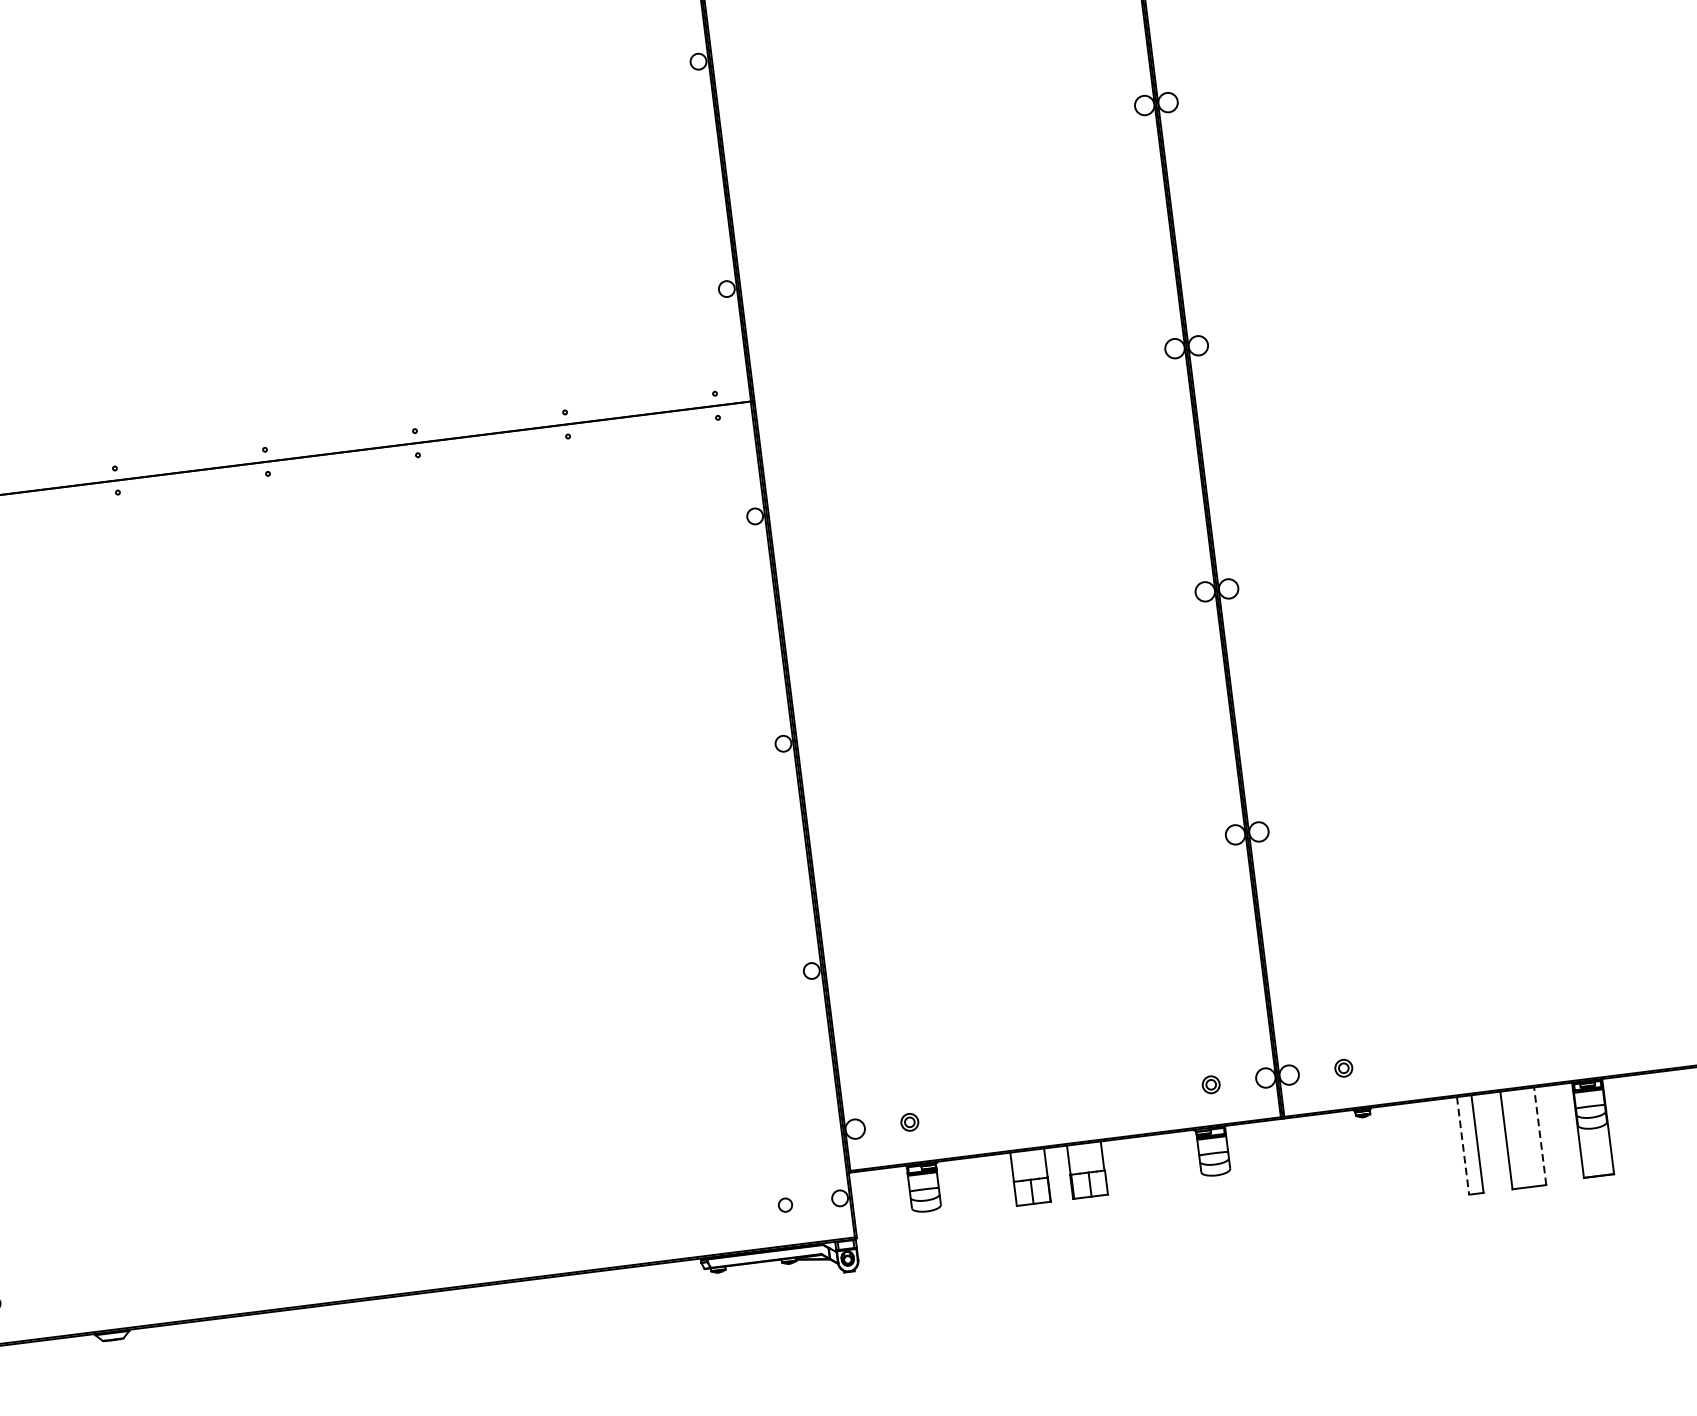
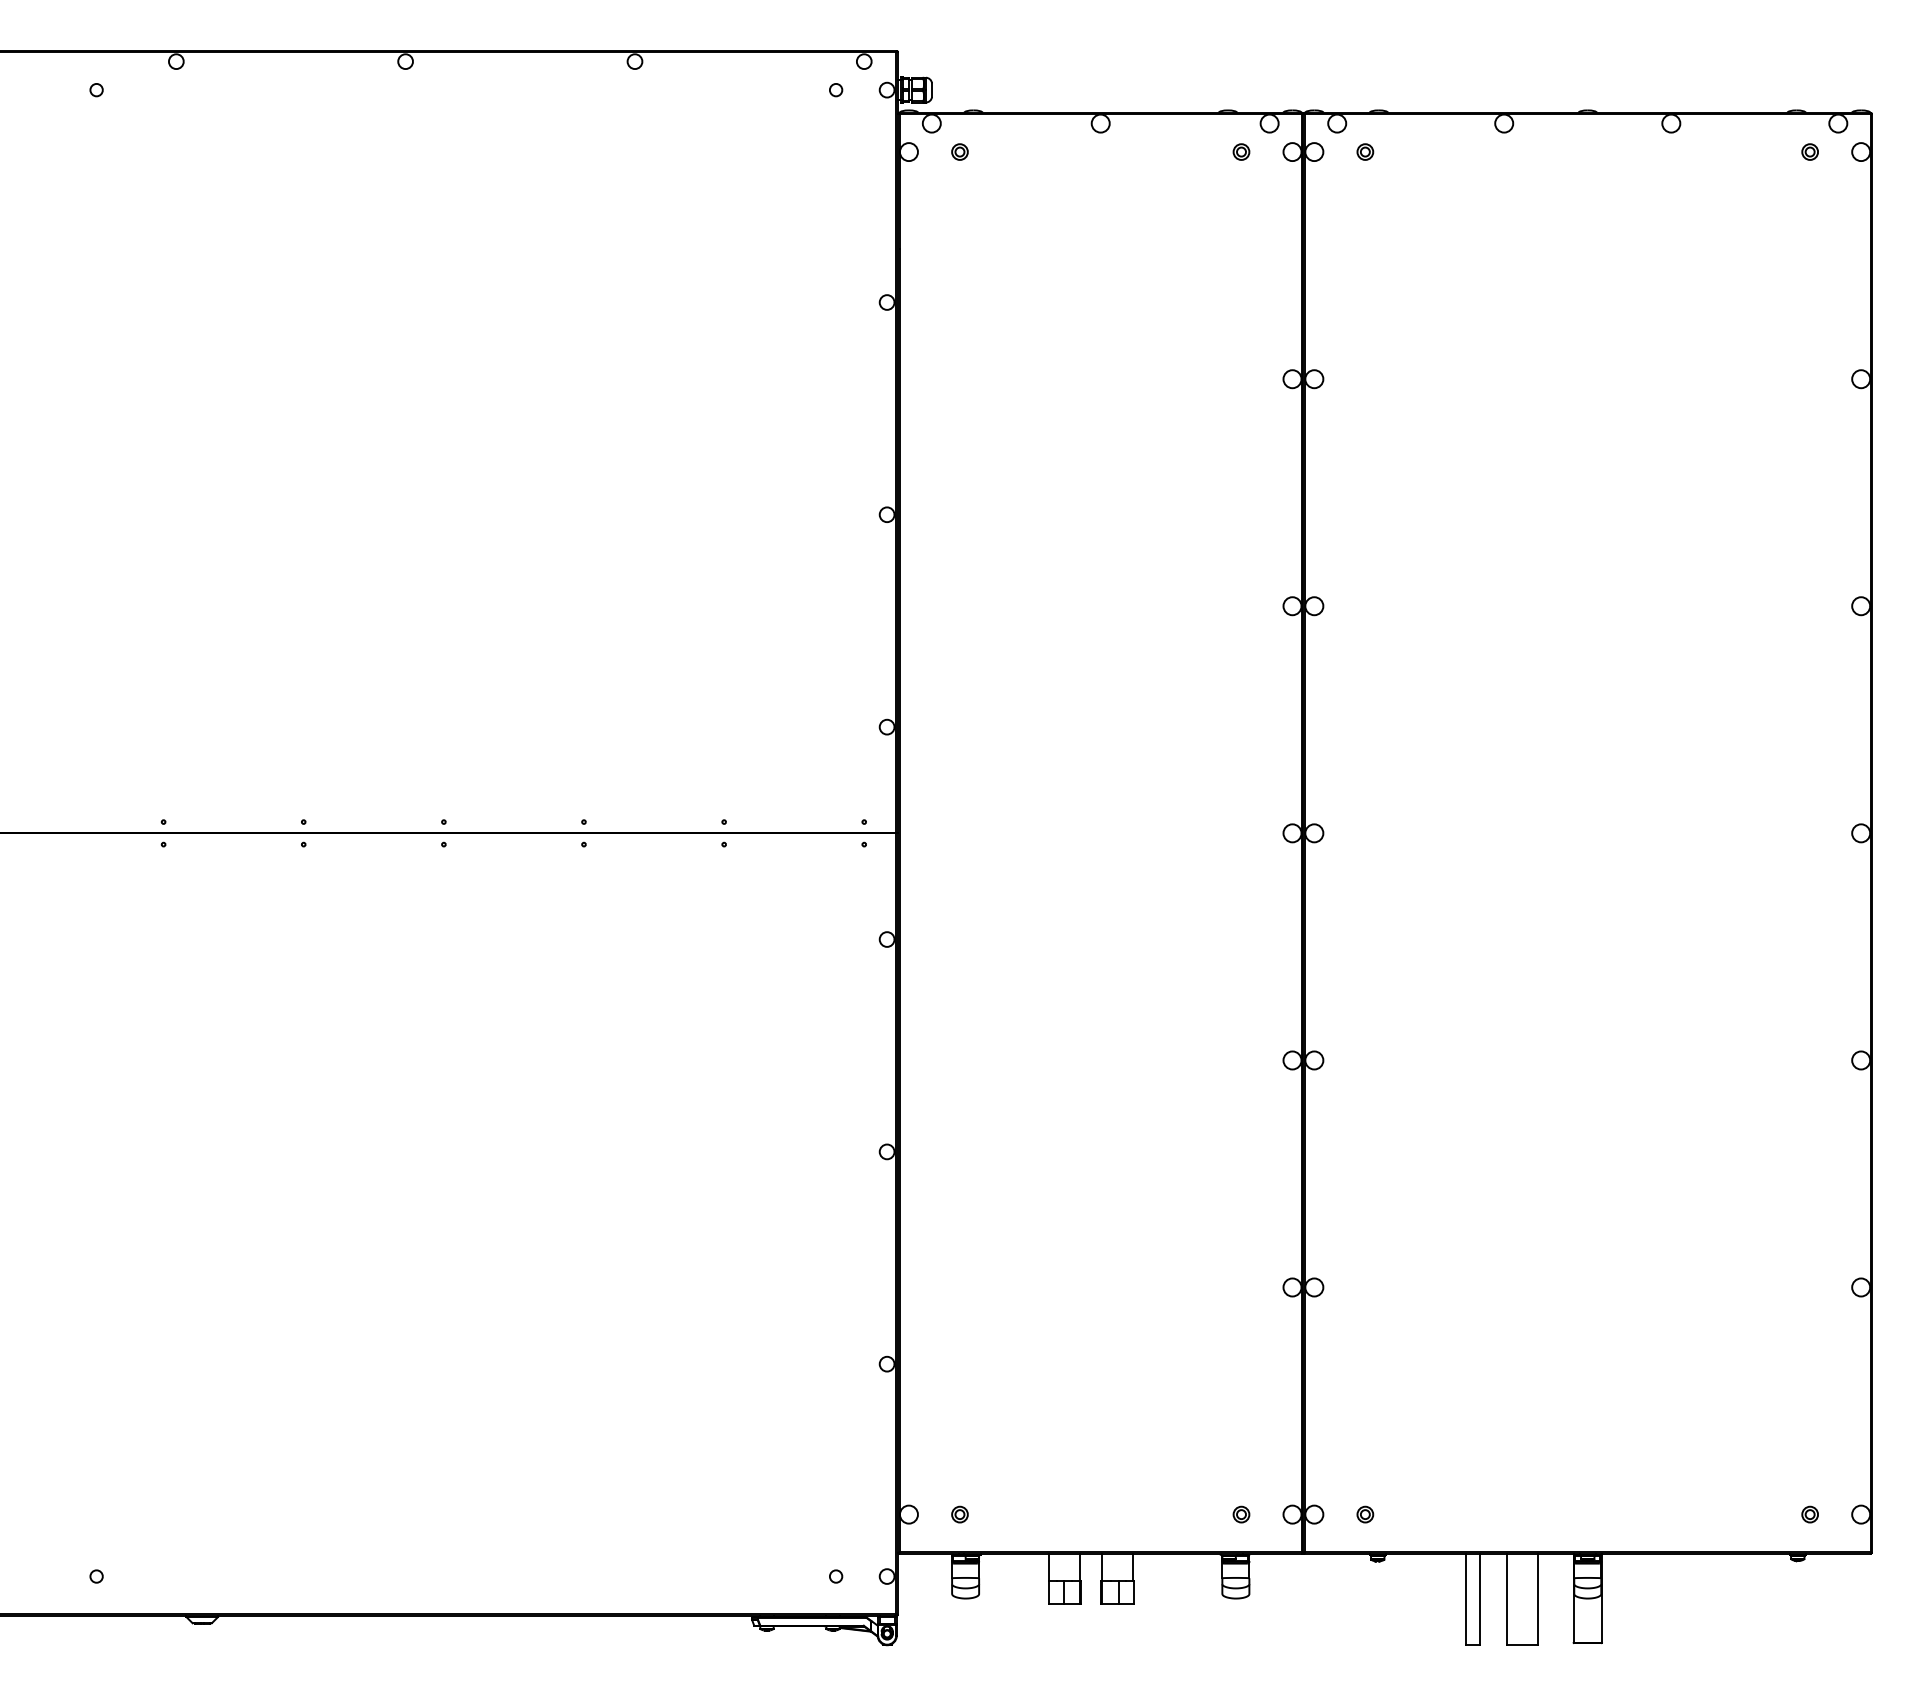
line: (1540, 1136) -> (1538, 1599), dashed -> solid
line: (1463, 1145) -> (1466, 1599), dashed -> solid

